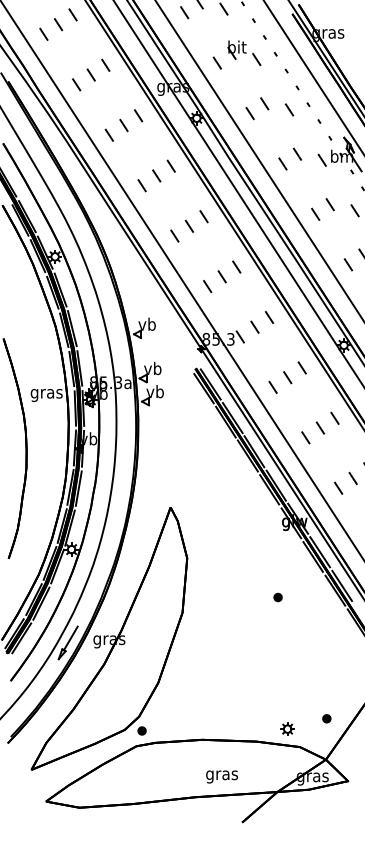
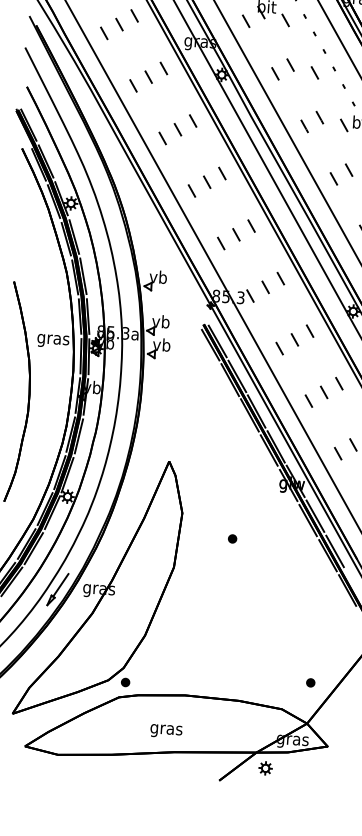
part: (277, 597) -> (232, 538), moved
part: (287, 728) -> (265, 767), moved
text: (222, 776) -> (166, 730), moved

